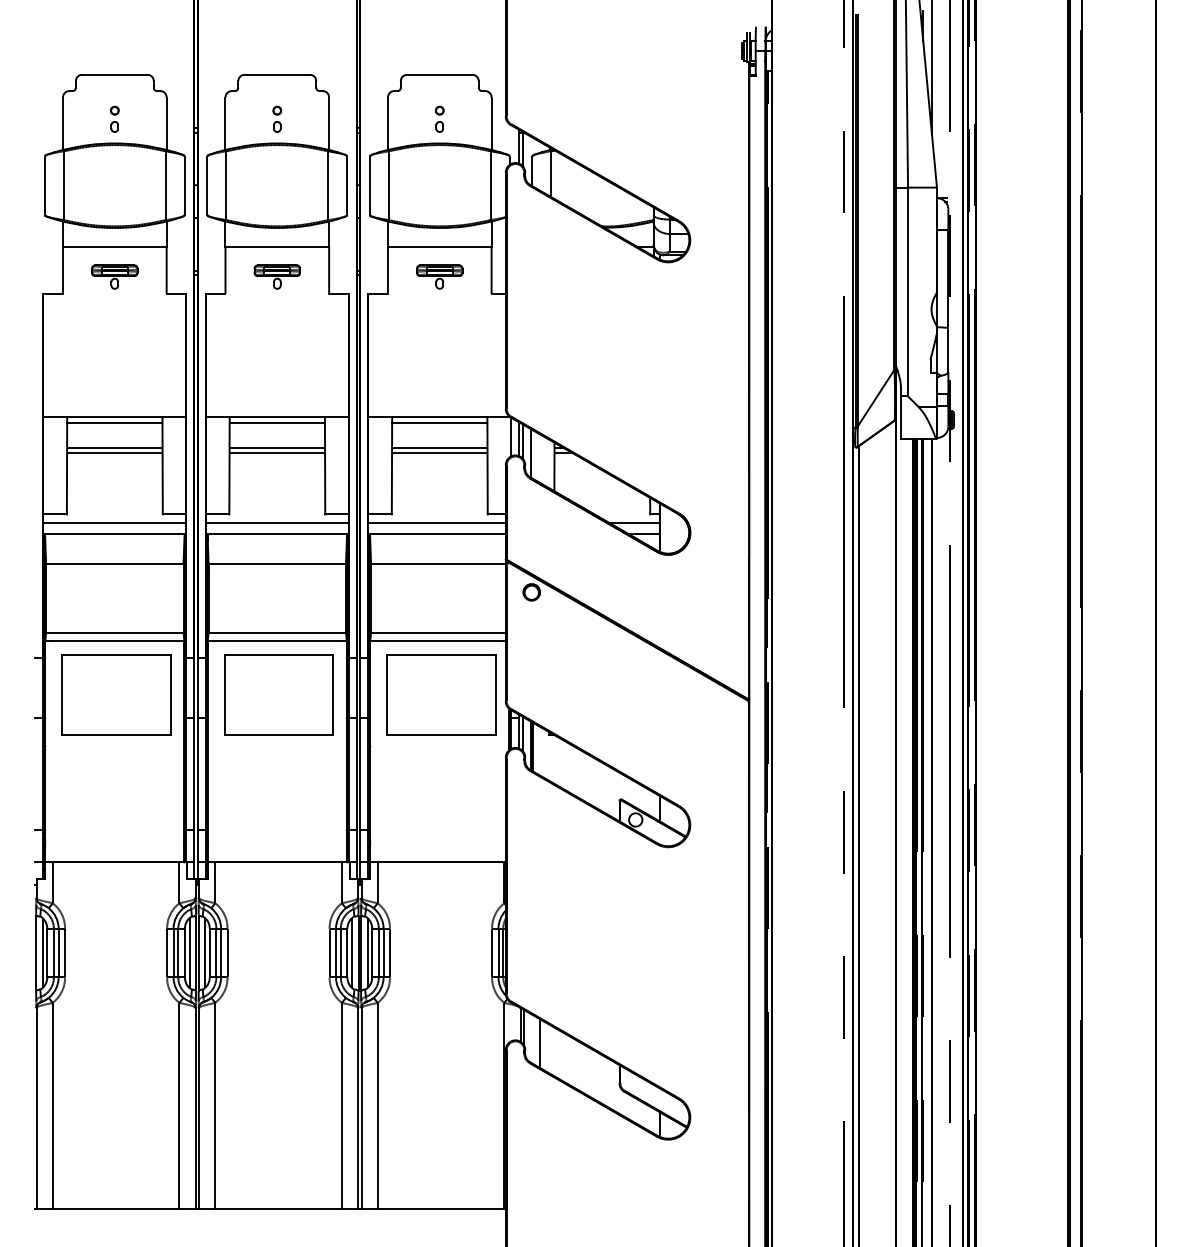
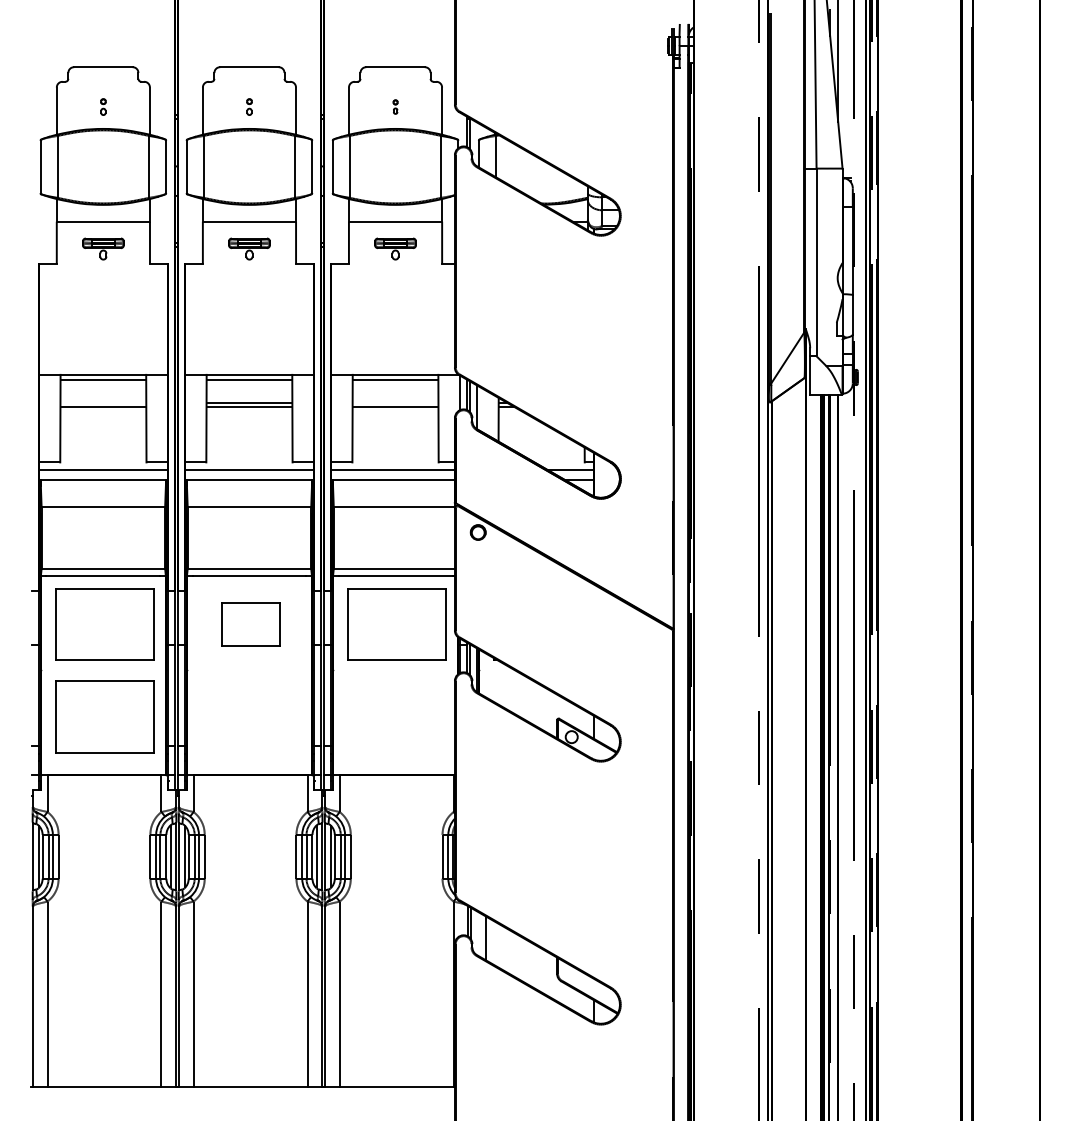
part: (114, 118) -> (103, 106), size x0.7
part: (277, 118) -> (249, 106), size x0.7
part: (439, 118) -> (395, 106), size x0.6
line: (114, 448) -> (103, 403), removed
line: (439, 448) -> (395, 403), removed
part: (278, 694) -> (250, 624), size x0.6
part: (116, 797) -> (104, 716), added

